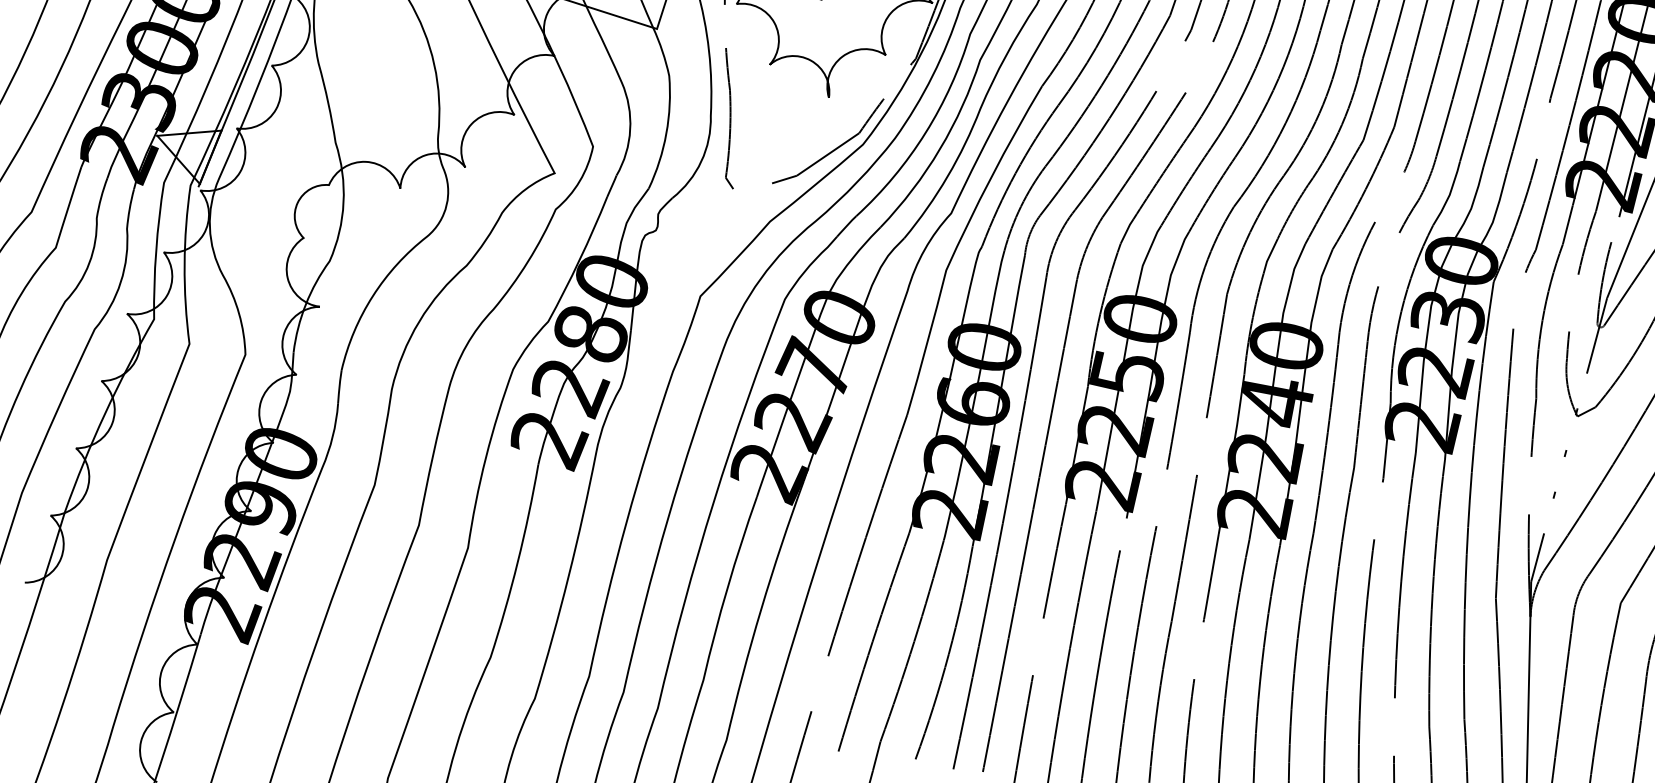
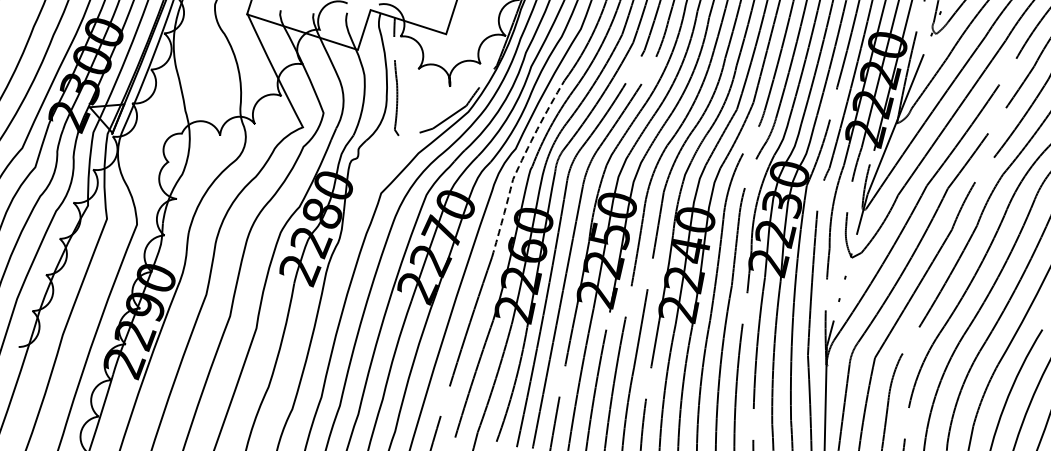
line: (956, 246) -> (518, 166), solid -> dashed

